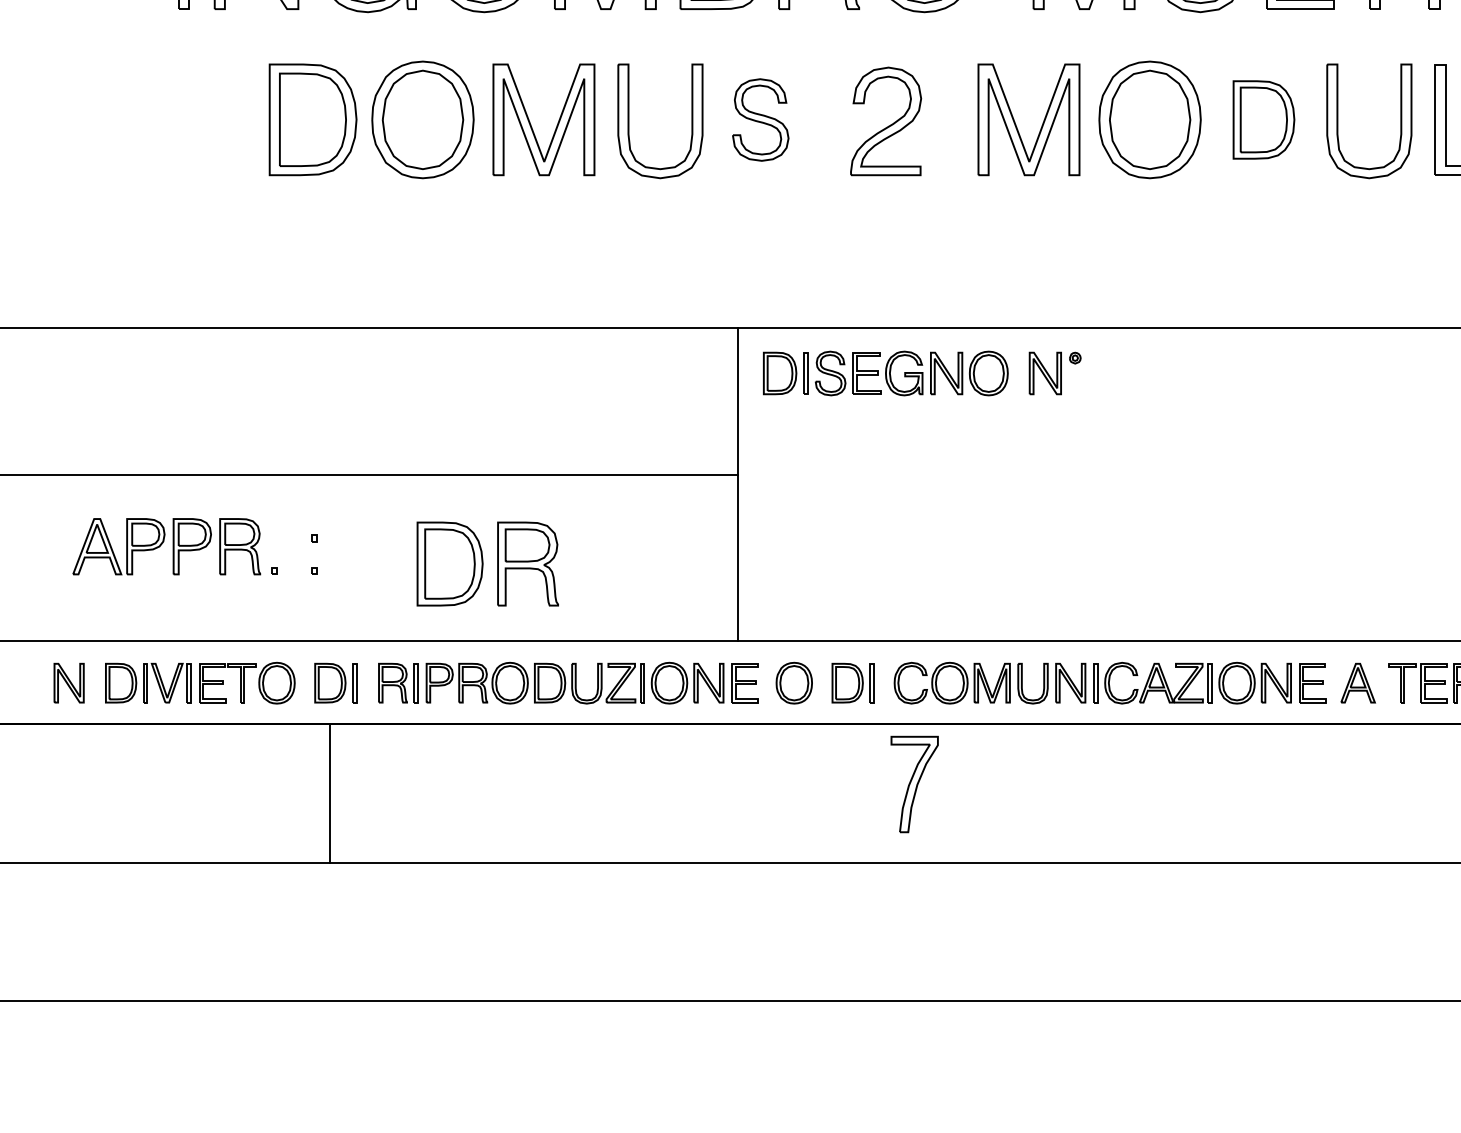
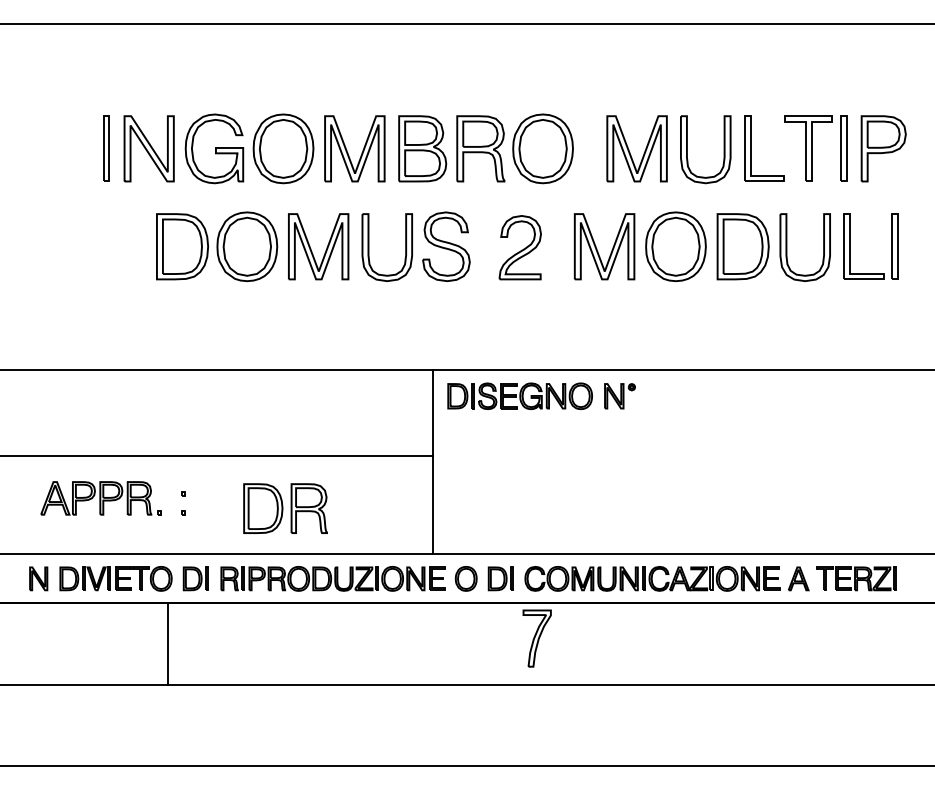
part: (760, 119) -> (446, 246), size x1.43
part: (1262, 119) -> (742, 246), size x1.43
line: (329, 792) -> (167, 643), moved

